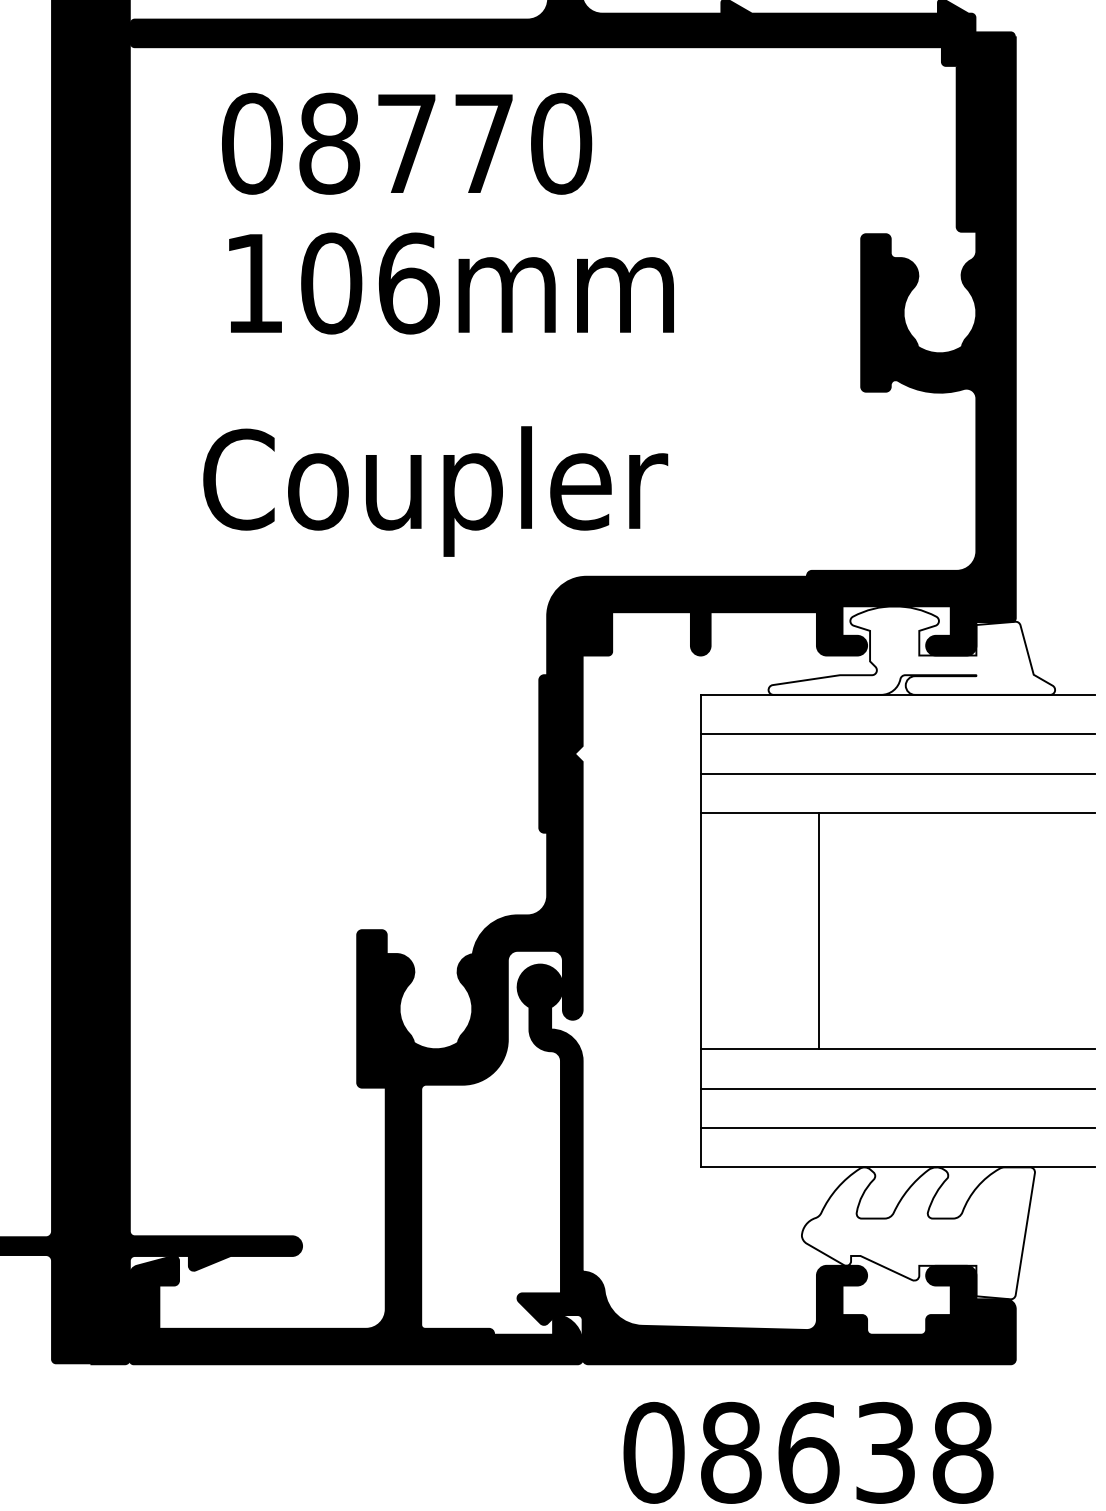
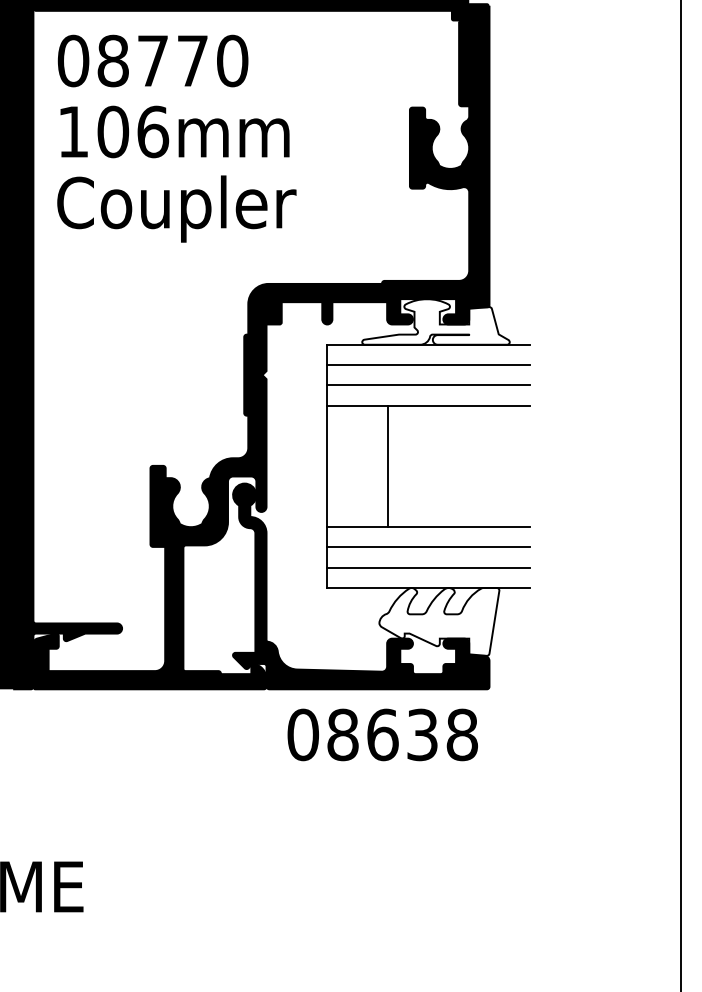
text: (405, 142) -> (152, 60), moved
text: (450, 282) -> (174, 131), moved
text: (434, 490) -> (176, 208), moved

